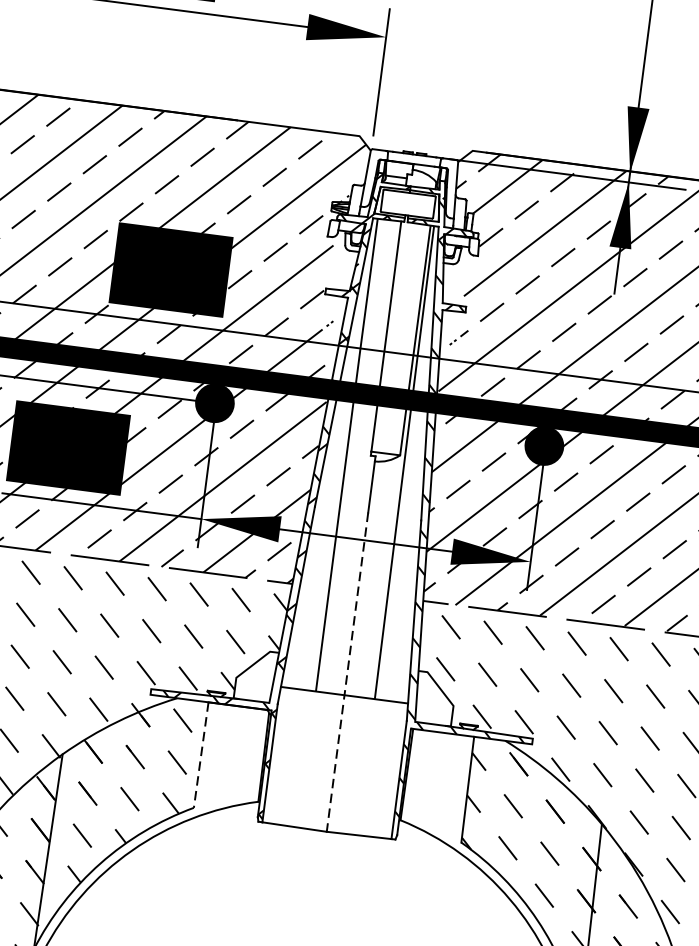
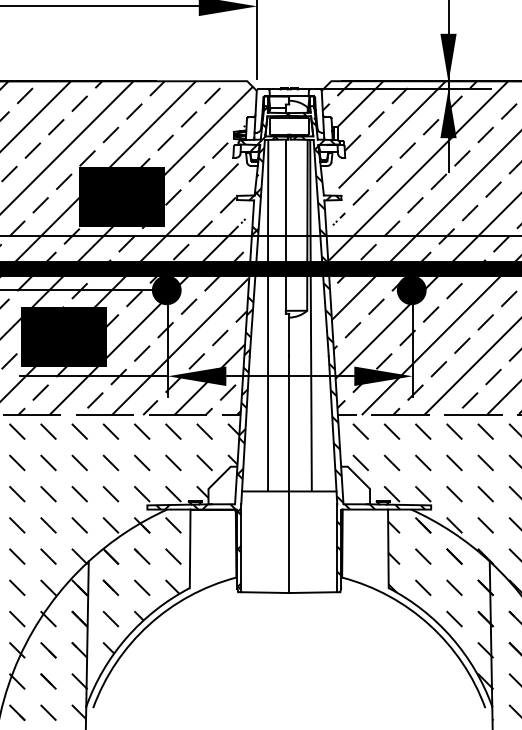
line: (347, 672) -> (289, 474), dashed -> solid
line: (201, 756) -> (190, 549), dashed -> solid

